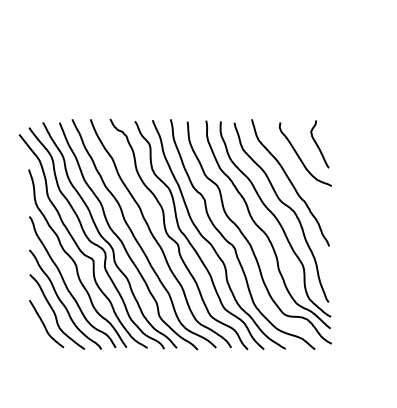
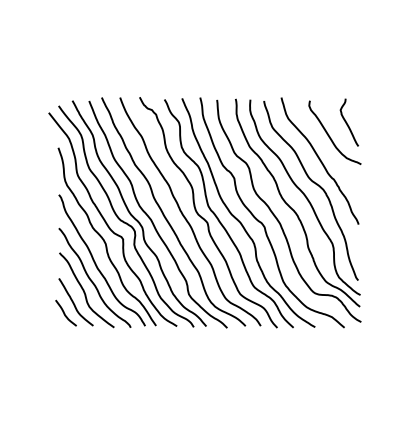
curve: (34, 334) -> (64, 312), added

